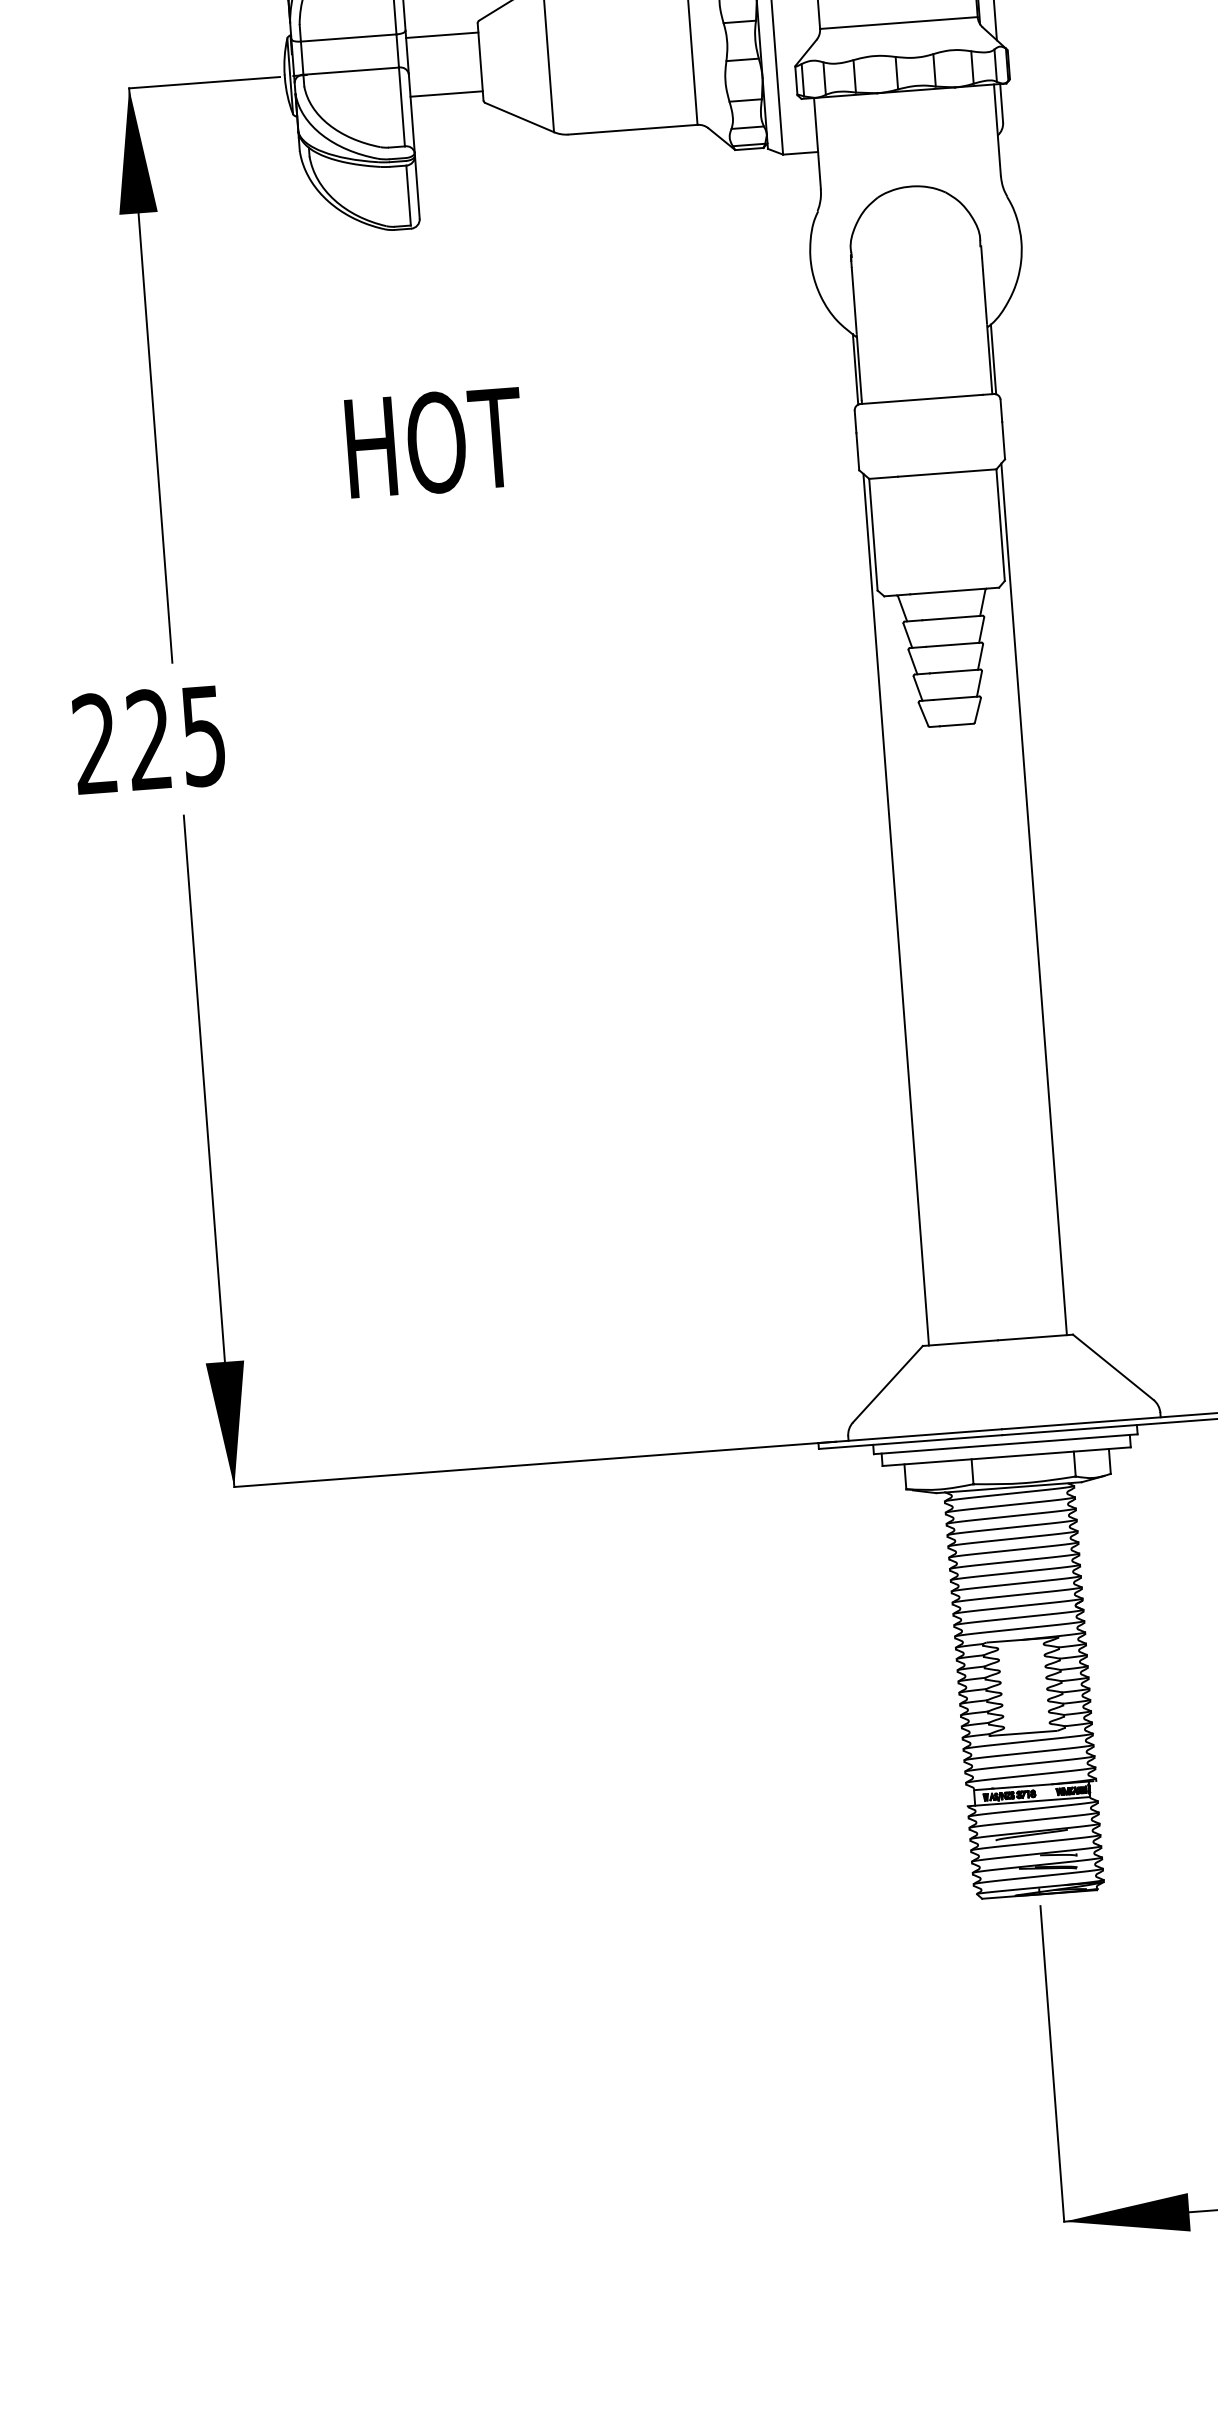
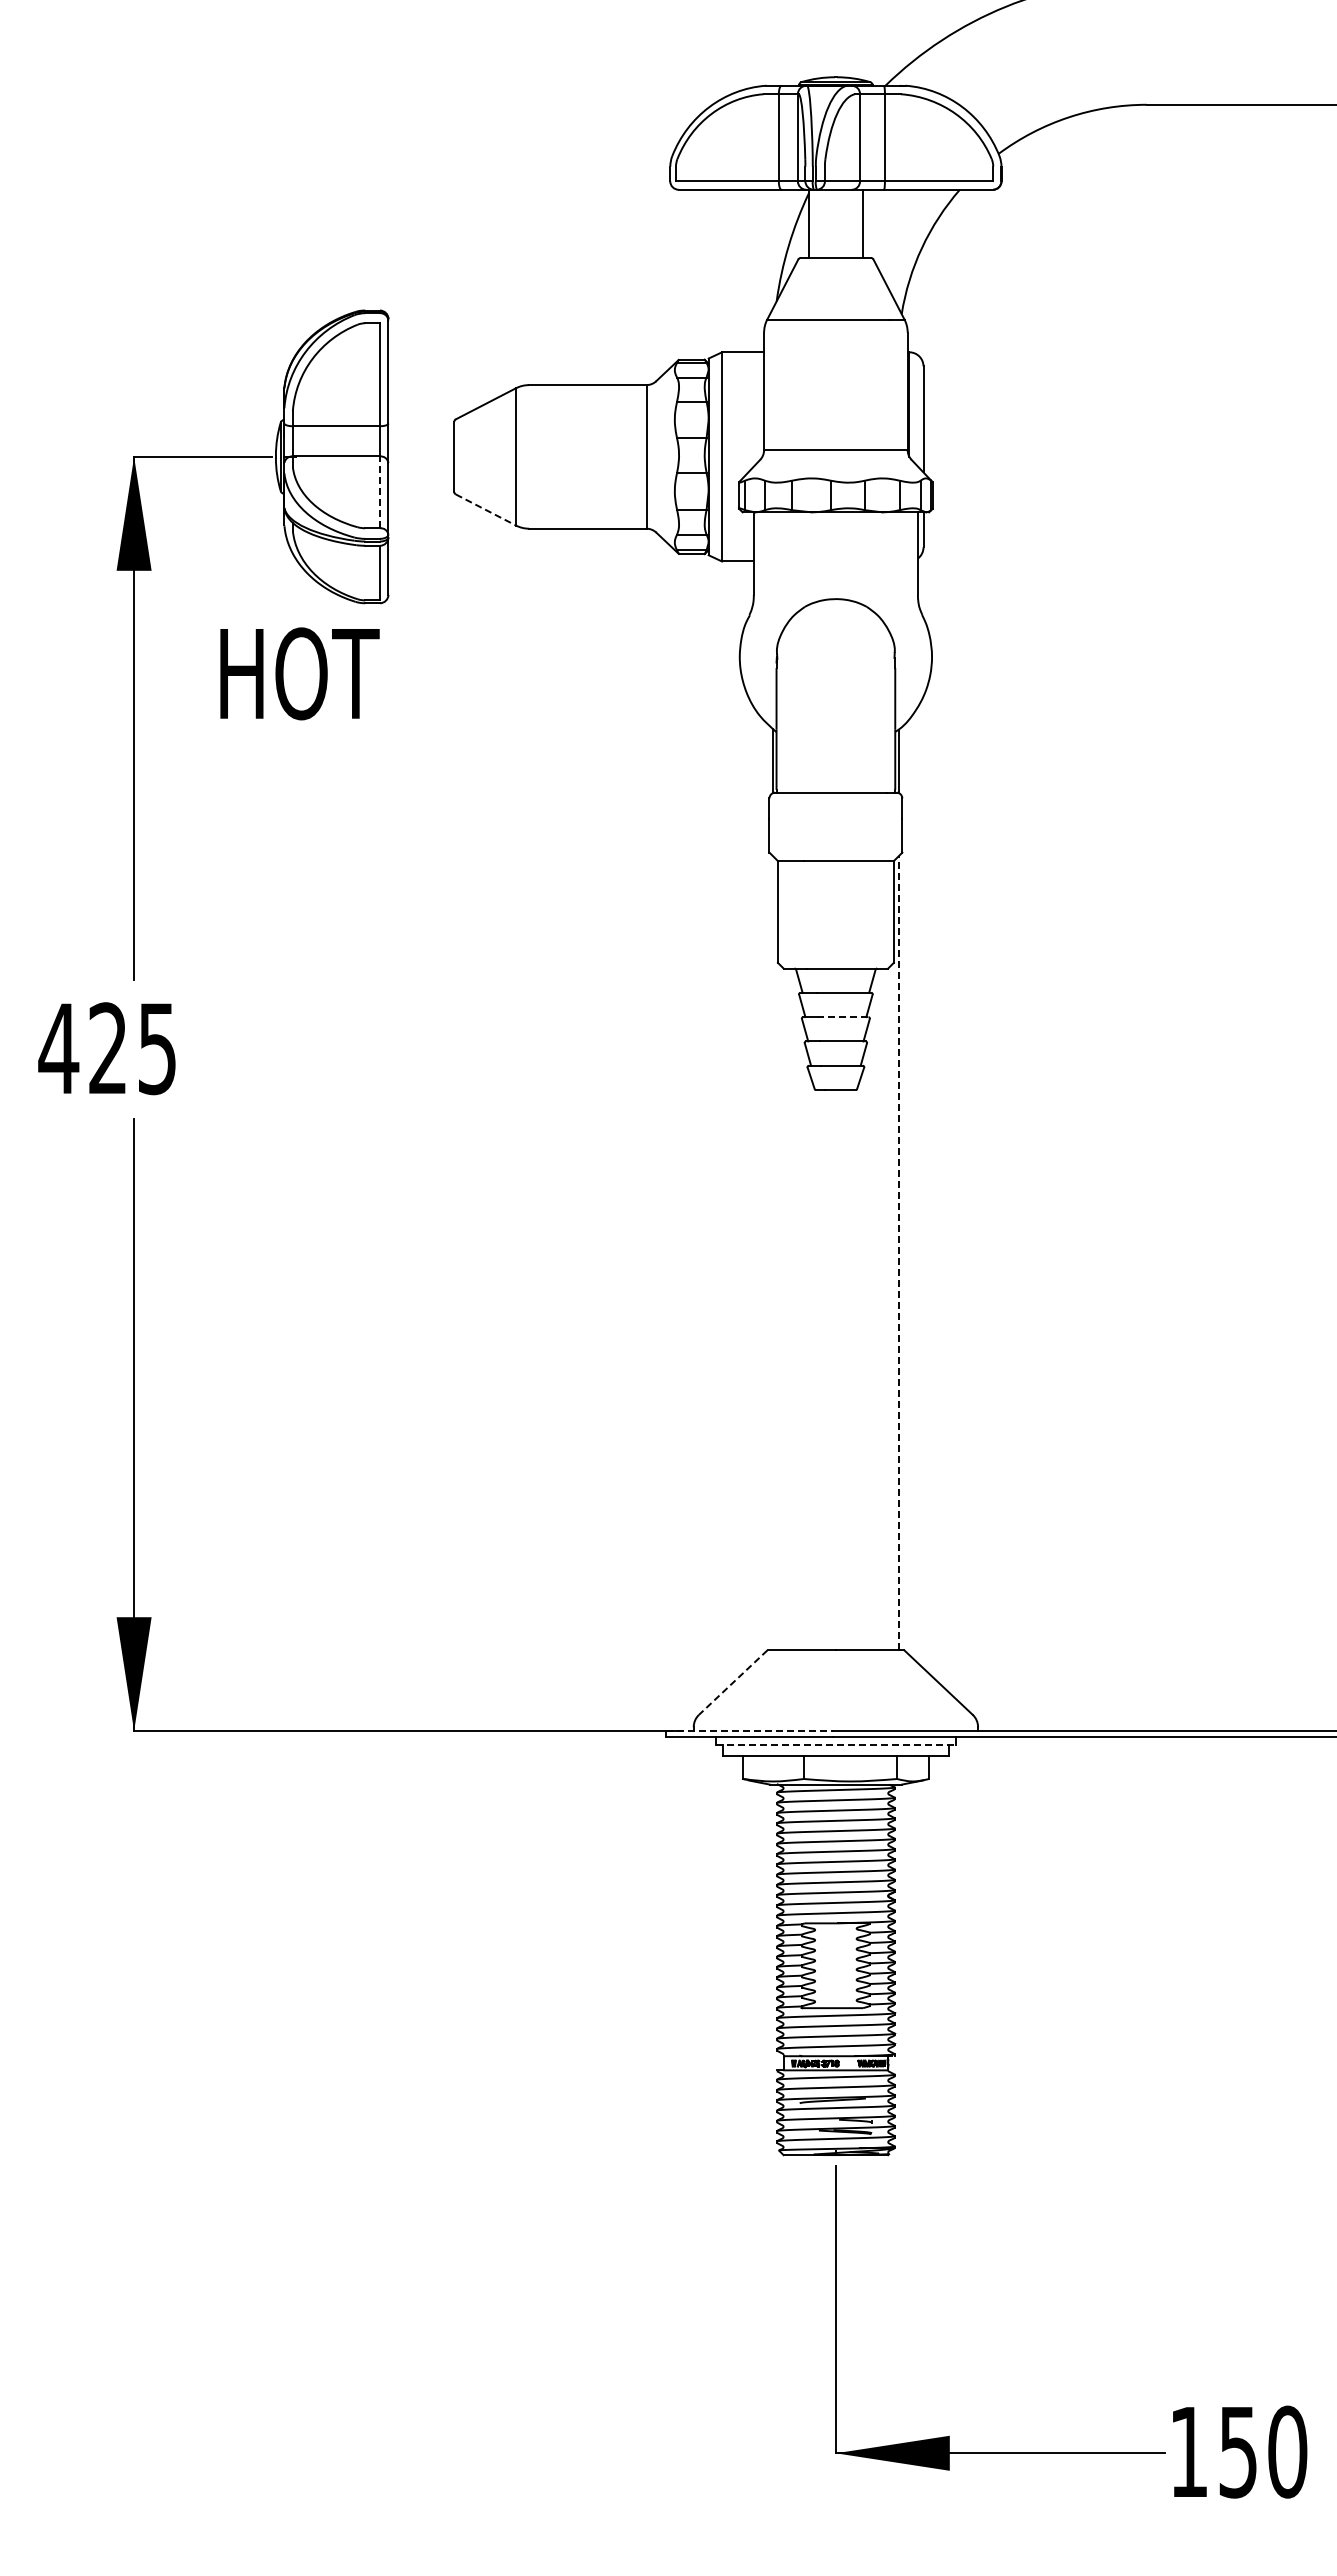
line: (442, 35) -> (421, 430), removed
line: (446, 93) -> (421, 483), removed
line: (401, 107) -> (379, 492), solid -> dashed
line: (519, 117) -> (485, 509), solid -> dashed
text: (434, 442) -> (299, 673), moved
line: (952, 645) -> (842, 1017), solid -> dashed
text: (94, 742) -> (58, 1047), 225 -> 425
line: (1033, 898) -> (898, 1252), solid -> dashed
line: (896, 909) -> (773, 1253), removed
line: (887, 1384) -> (732, 1682), solid -> dashed
line: (909, 1436) -> (749, 1731), solid -> dashed
line: (1006, 1444) -> (836, 1745), solid -> dashed

